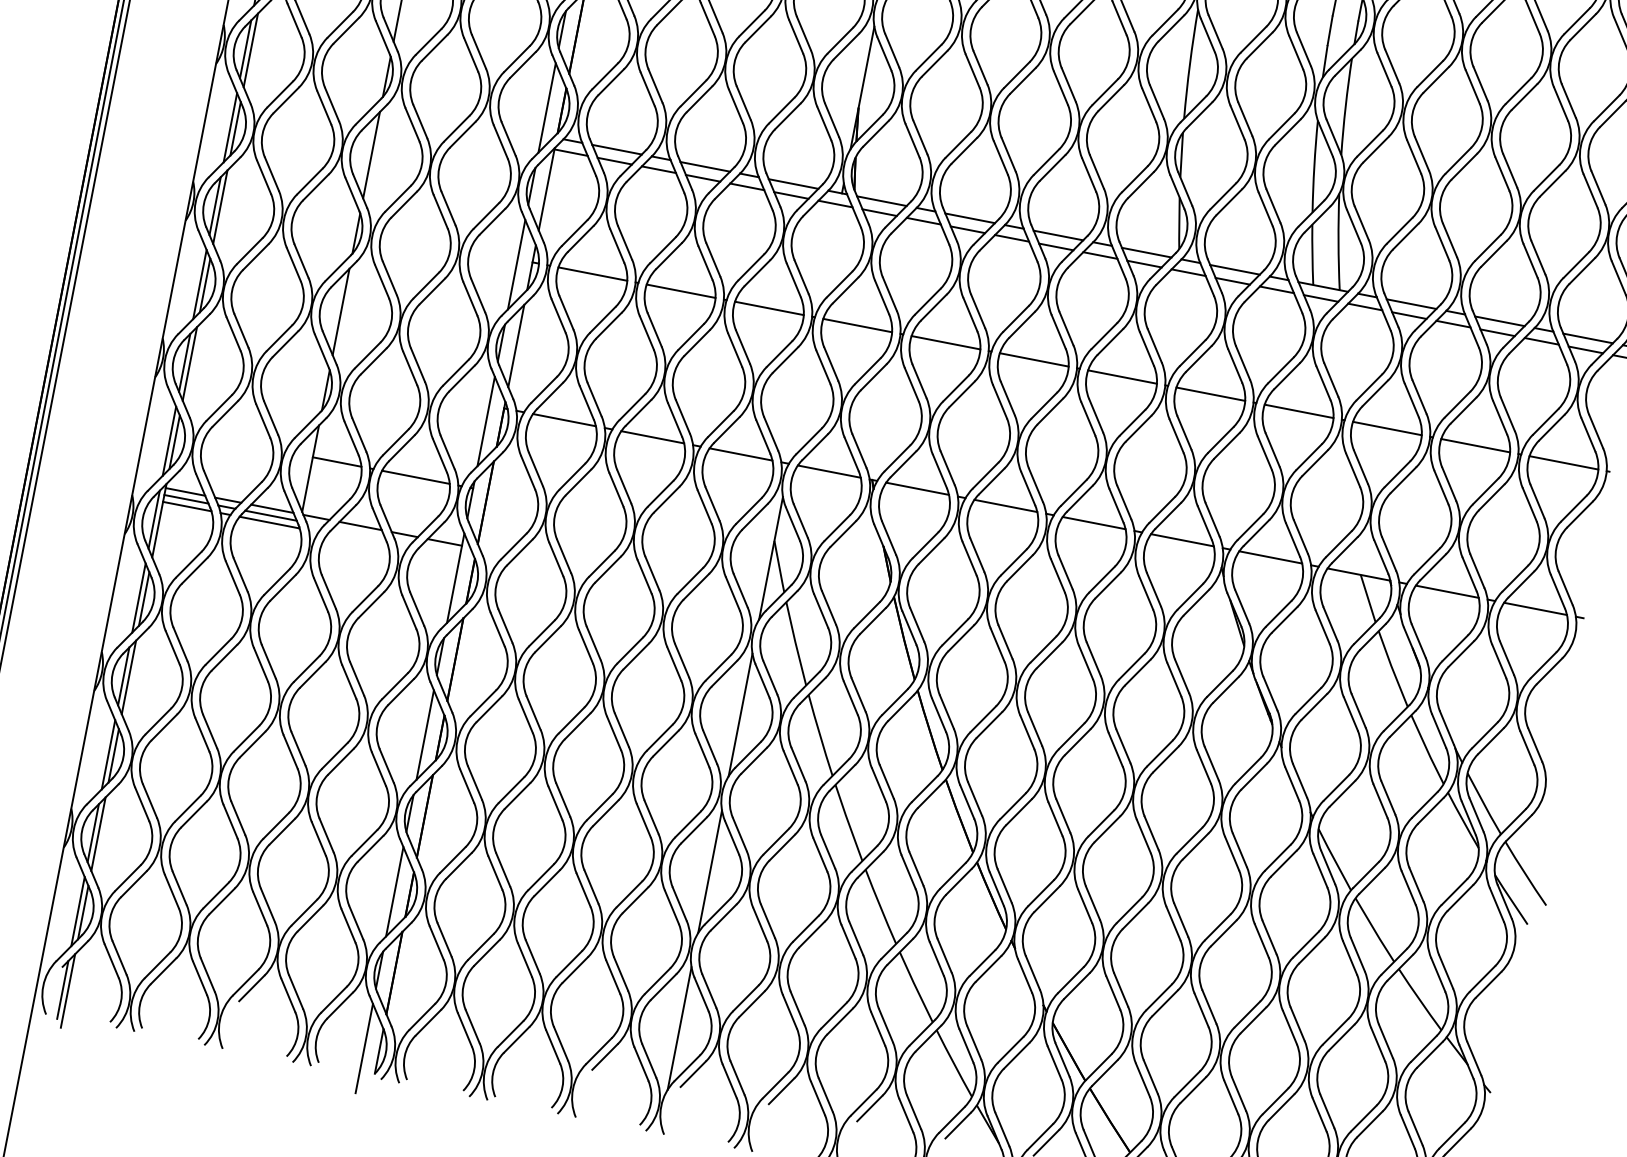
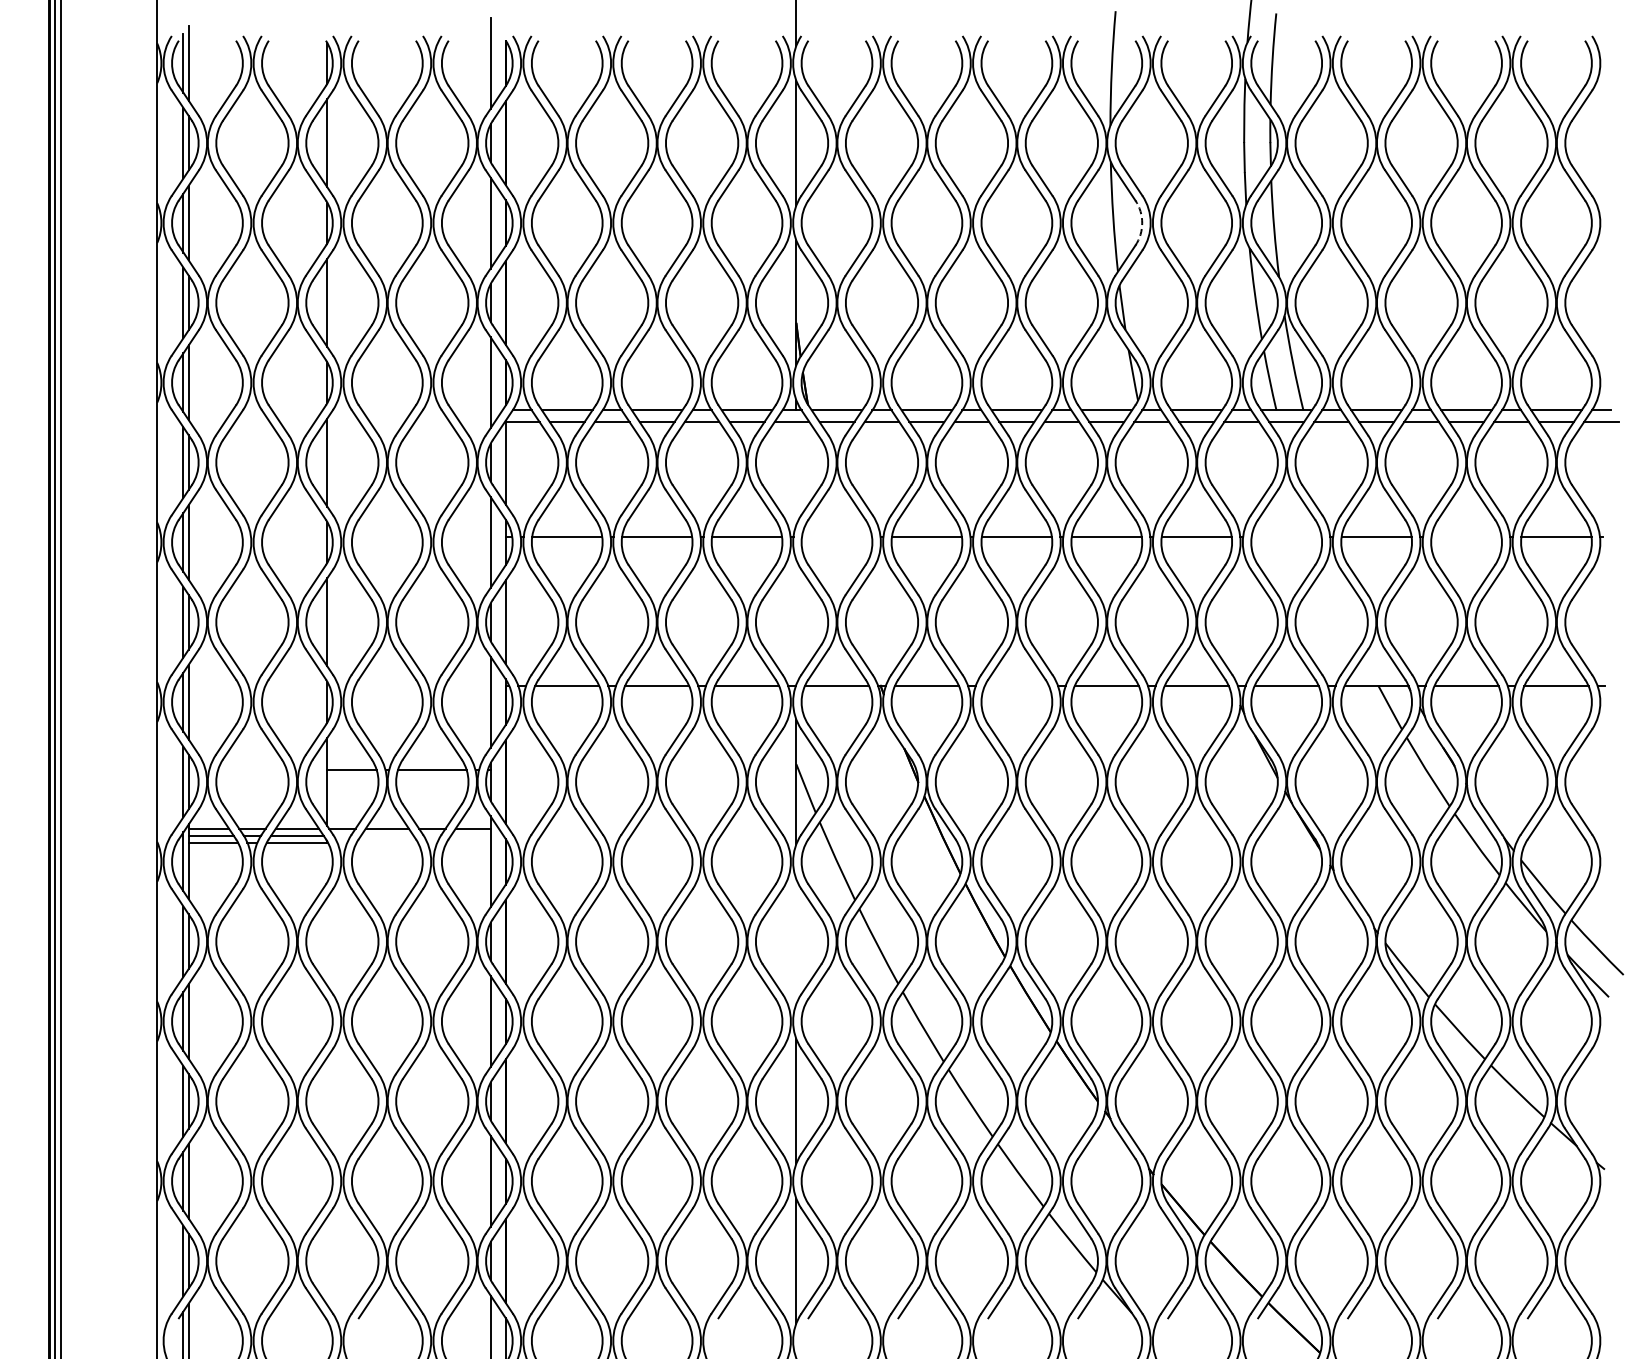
arc: (1217, 76) -> (1142, 223), solid -> dashed
line: (857, 325) -> (836, 537), removed
line: (1298, 411) -> (1286, 537), removed
line: (1475, 446) -> (1466, 537), removed
line: (1005, 505) -> (1016, 685), removed
line: (740, 714) -> (796, 941), removed

